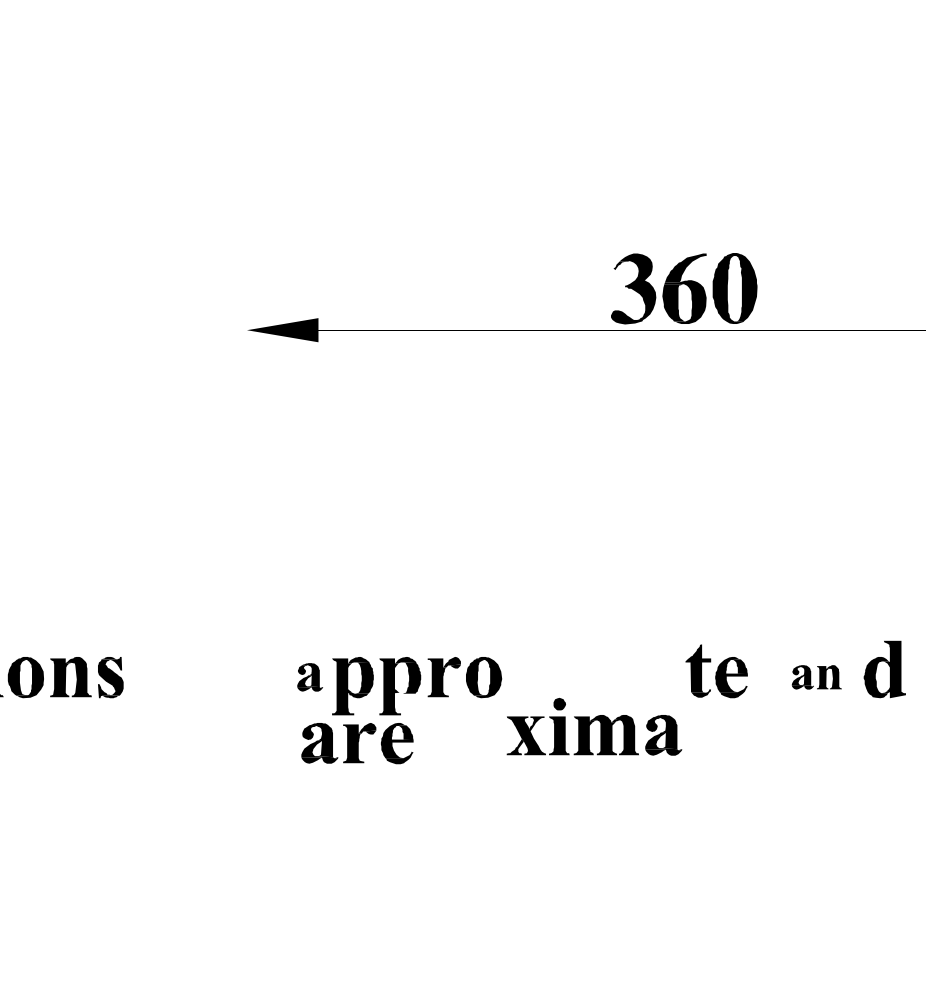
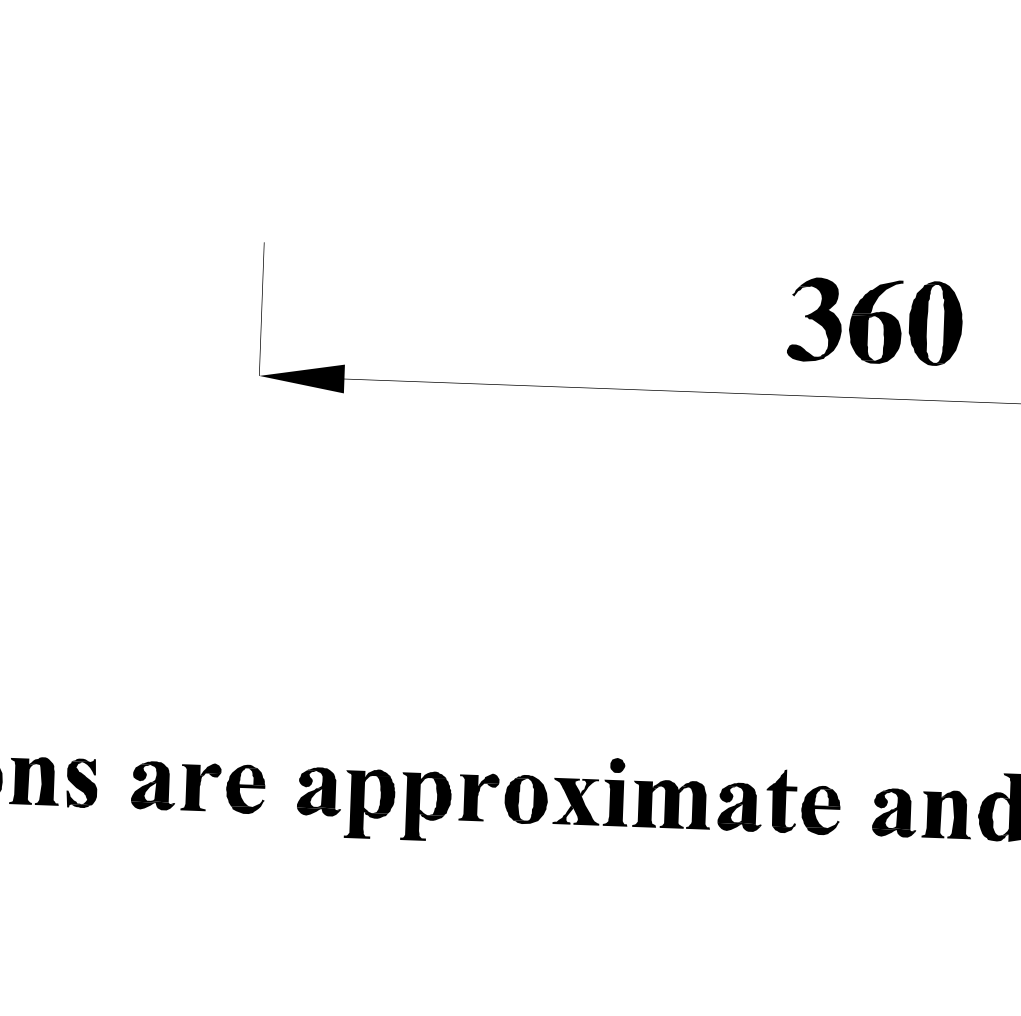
part: (684, 288) -> (875, 321), moved
part: (309, 677) -> (318, 791), size x1.43
part: (816, 677) -> (921, 814), size x1.67
fill: (405, 695) -> (432, 817), added
part: (594, 726) -> (658, 793), moved
part: (357, 743) -> (198, 787), moved

